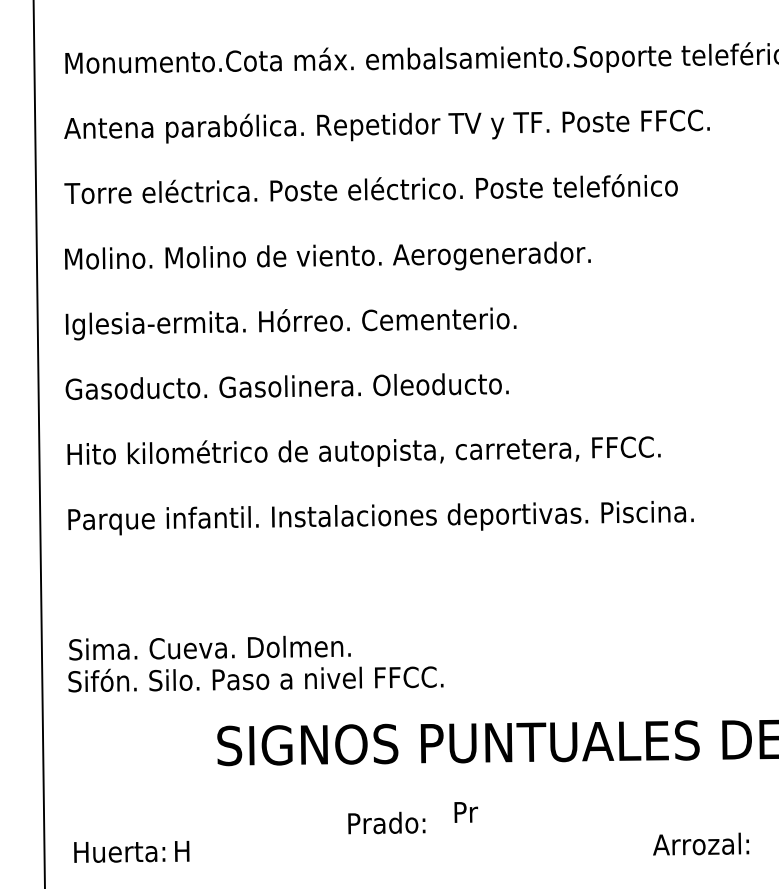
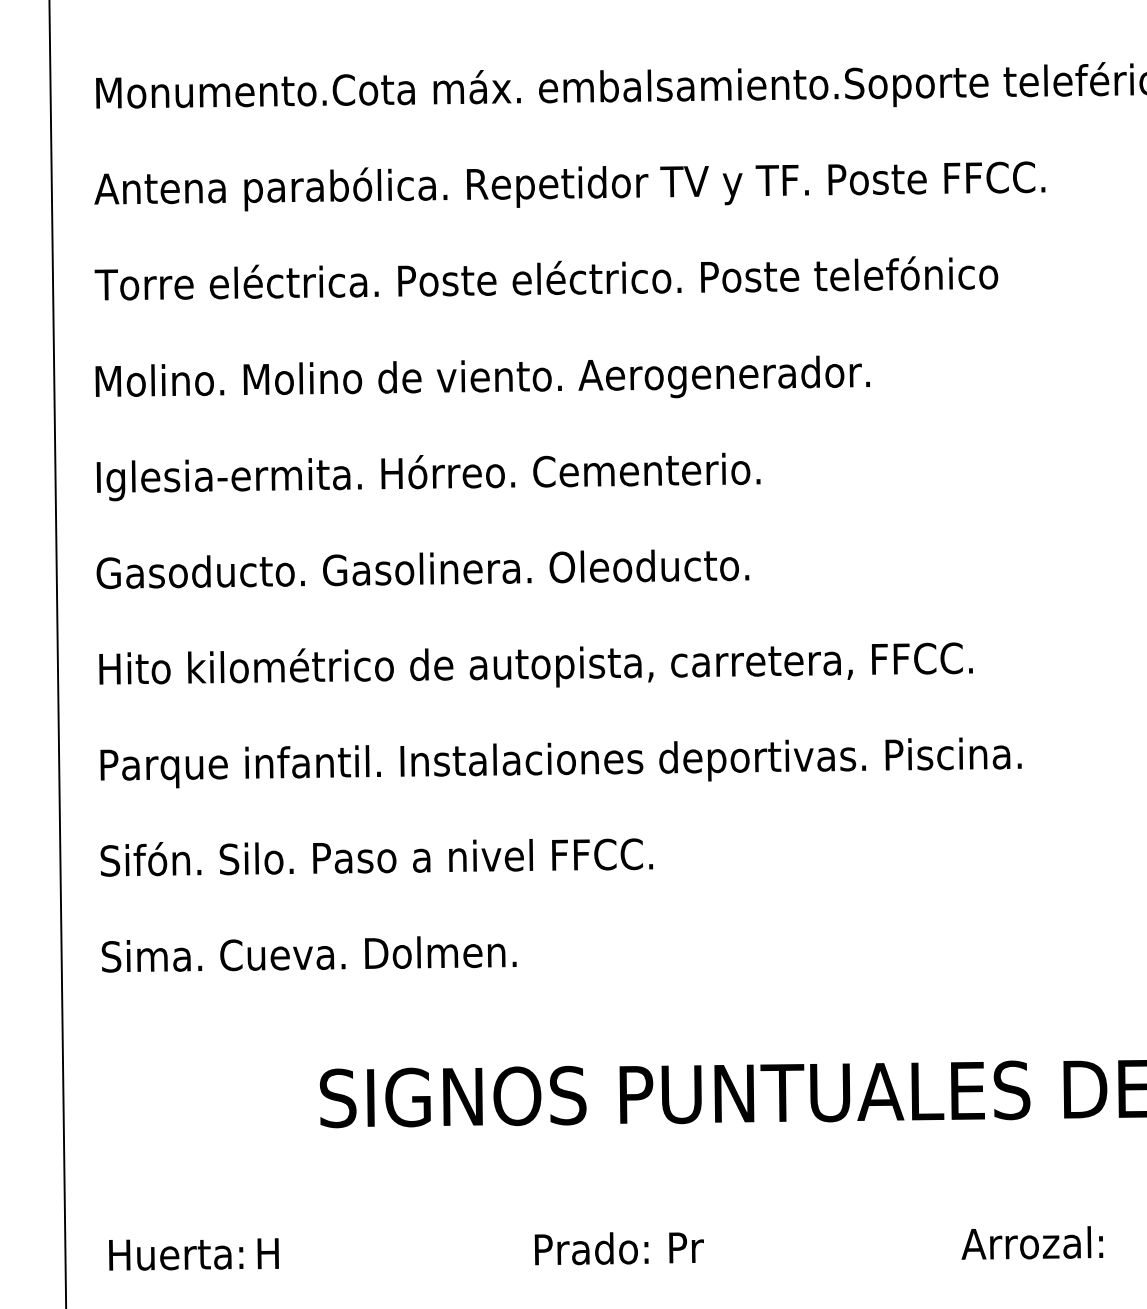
text: (255, 679) -> (376, 857), moved
text: (466, 812) -> (686, 1247), moved
text: (386, 822) -> (591, 1247), moved

